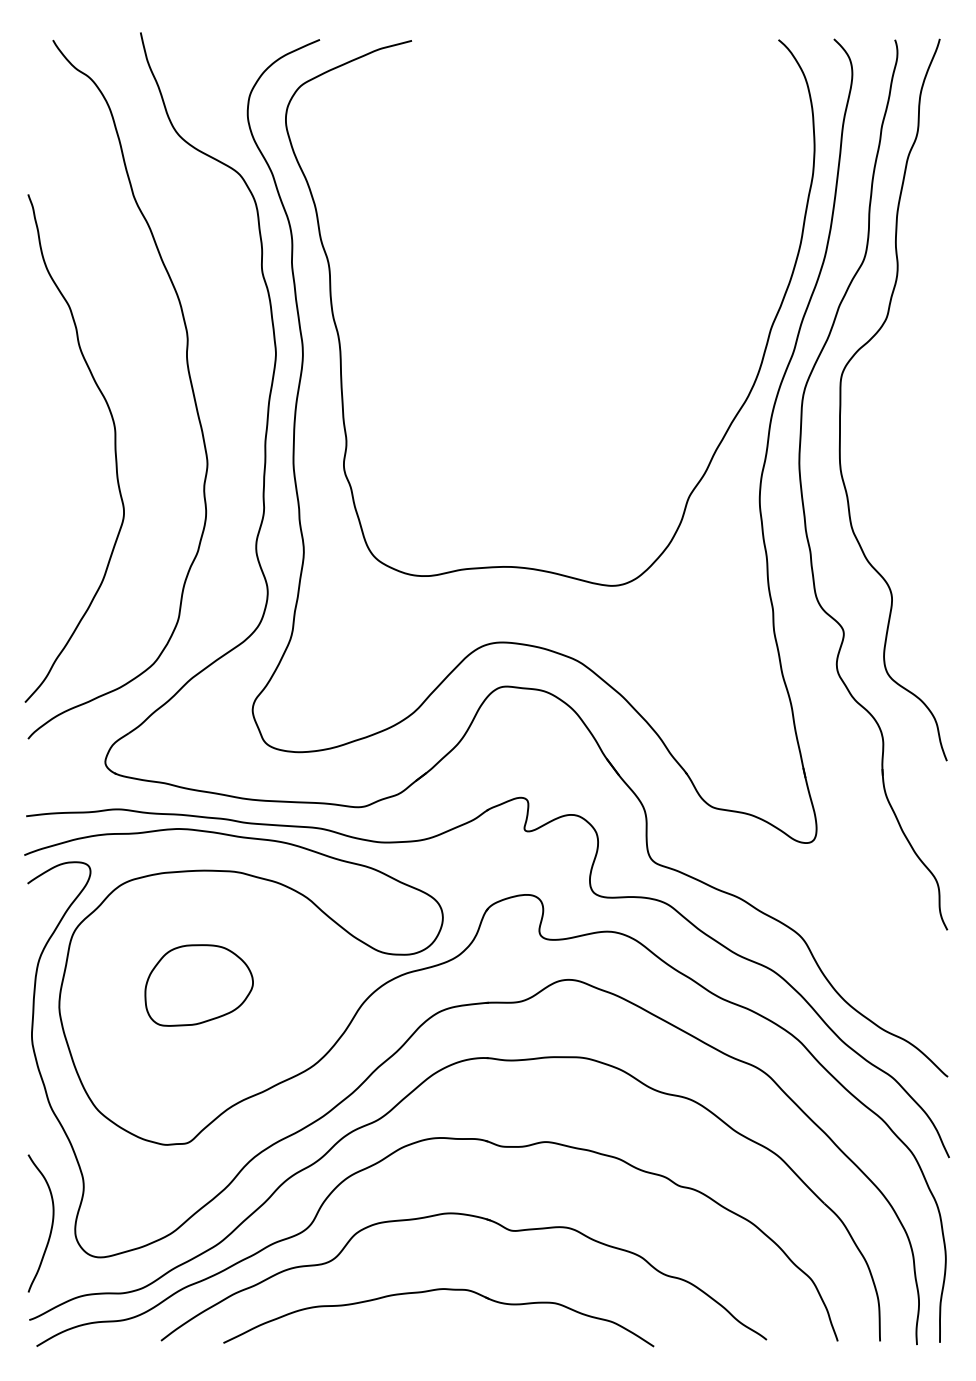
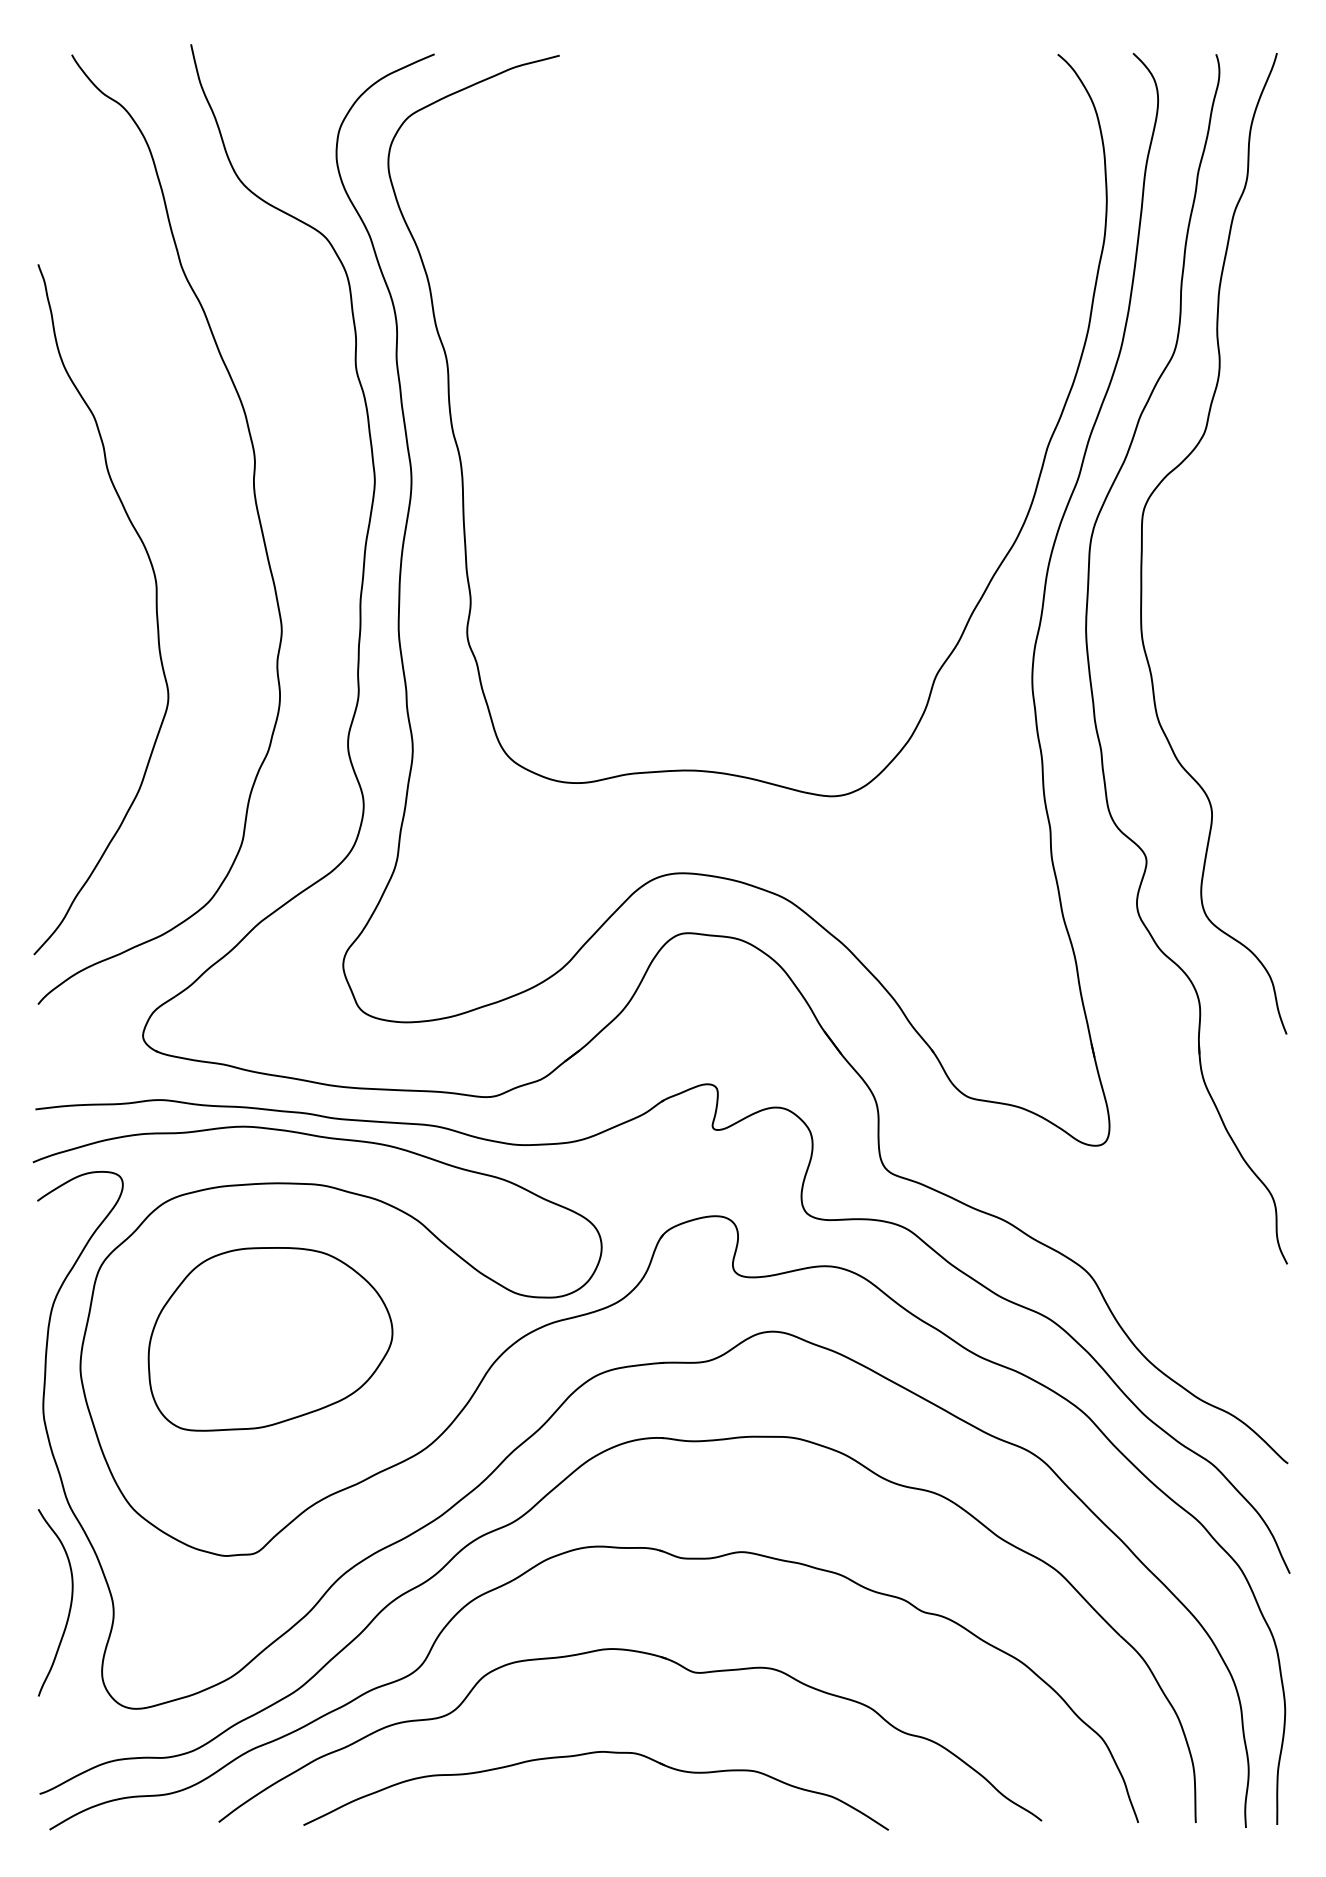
part: (199, 985) -> (270, 1339), size x1.67
curve: (51, 1226) -> (69, 1606), moved

